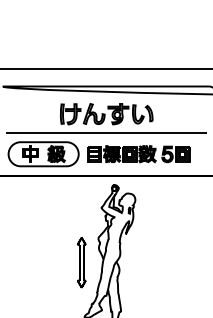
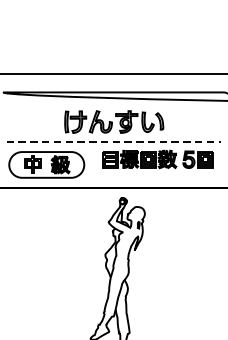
line: (107, 133) -> (115, 142), solid -> dashed
part: (138, 154) -> (157, 159), moved
part: (81, 262) -> (87, 280), removed

